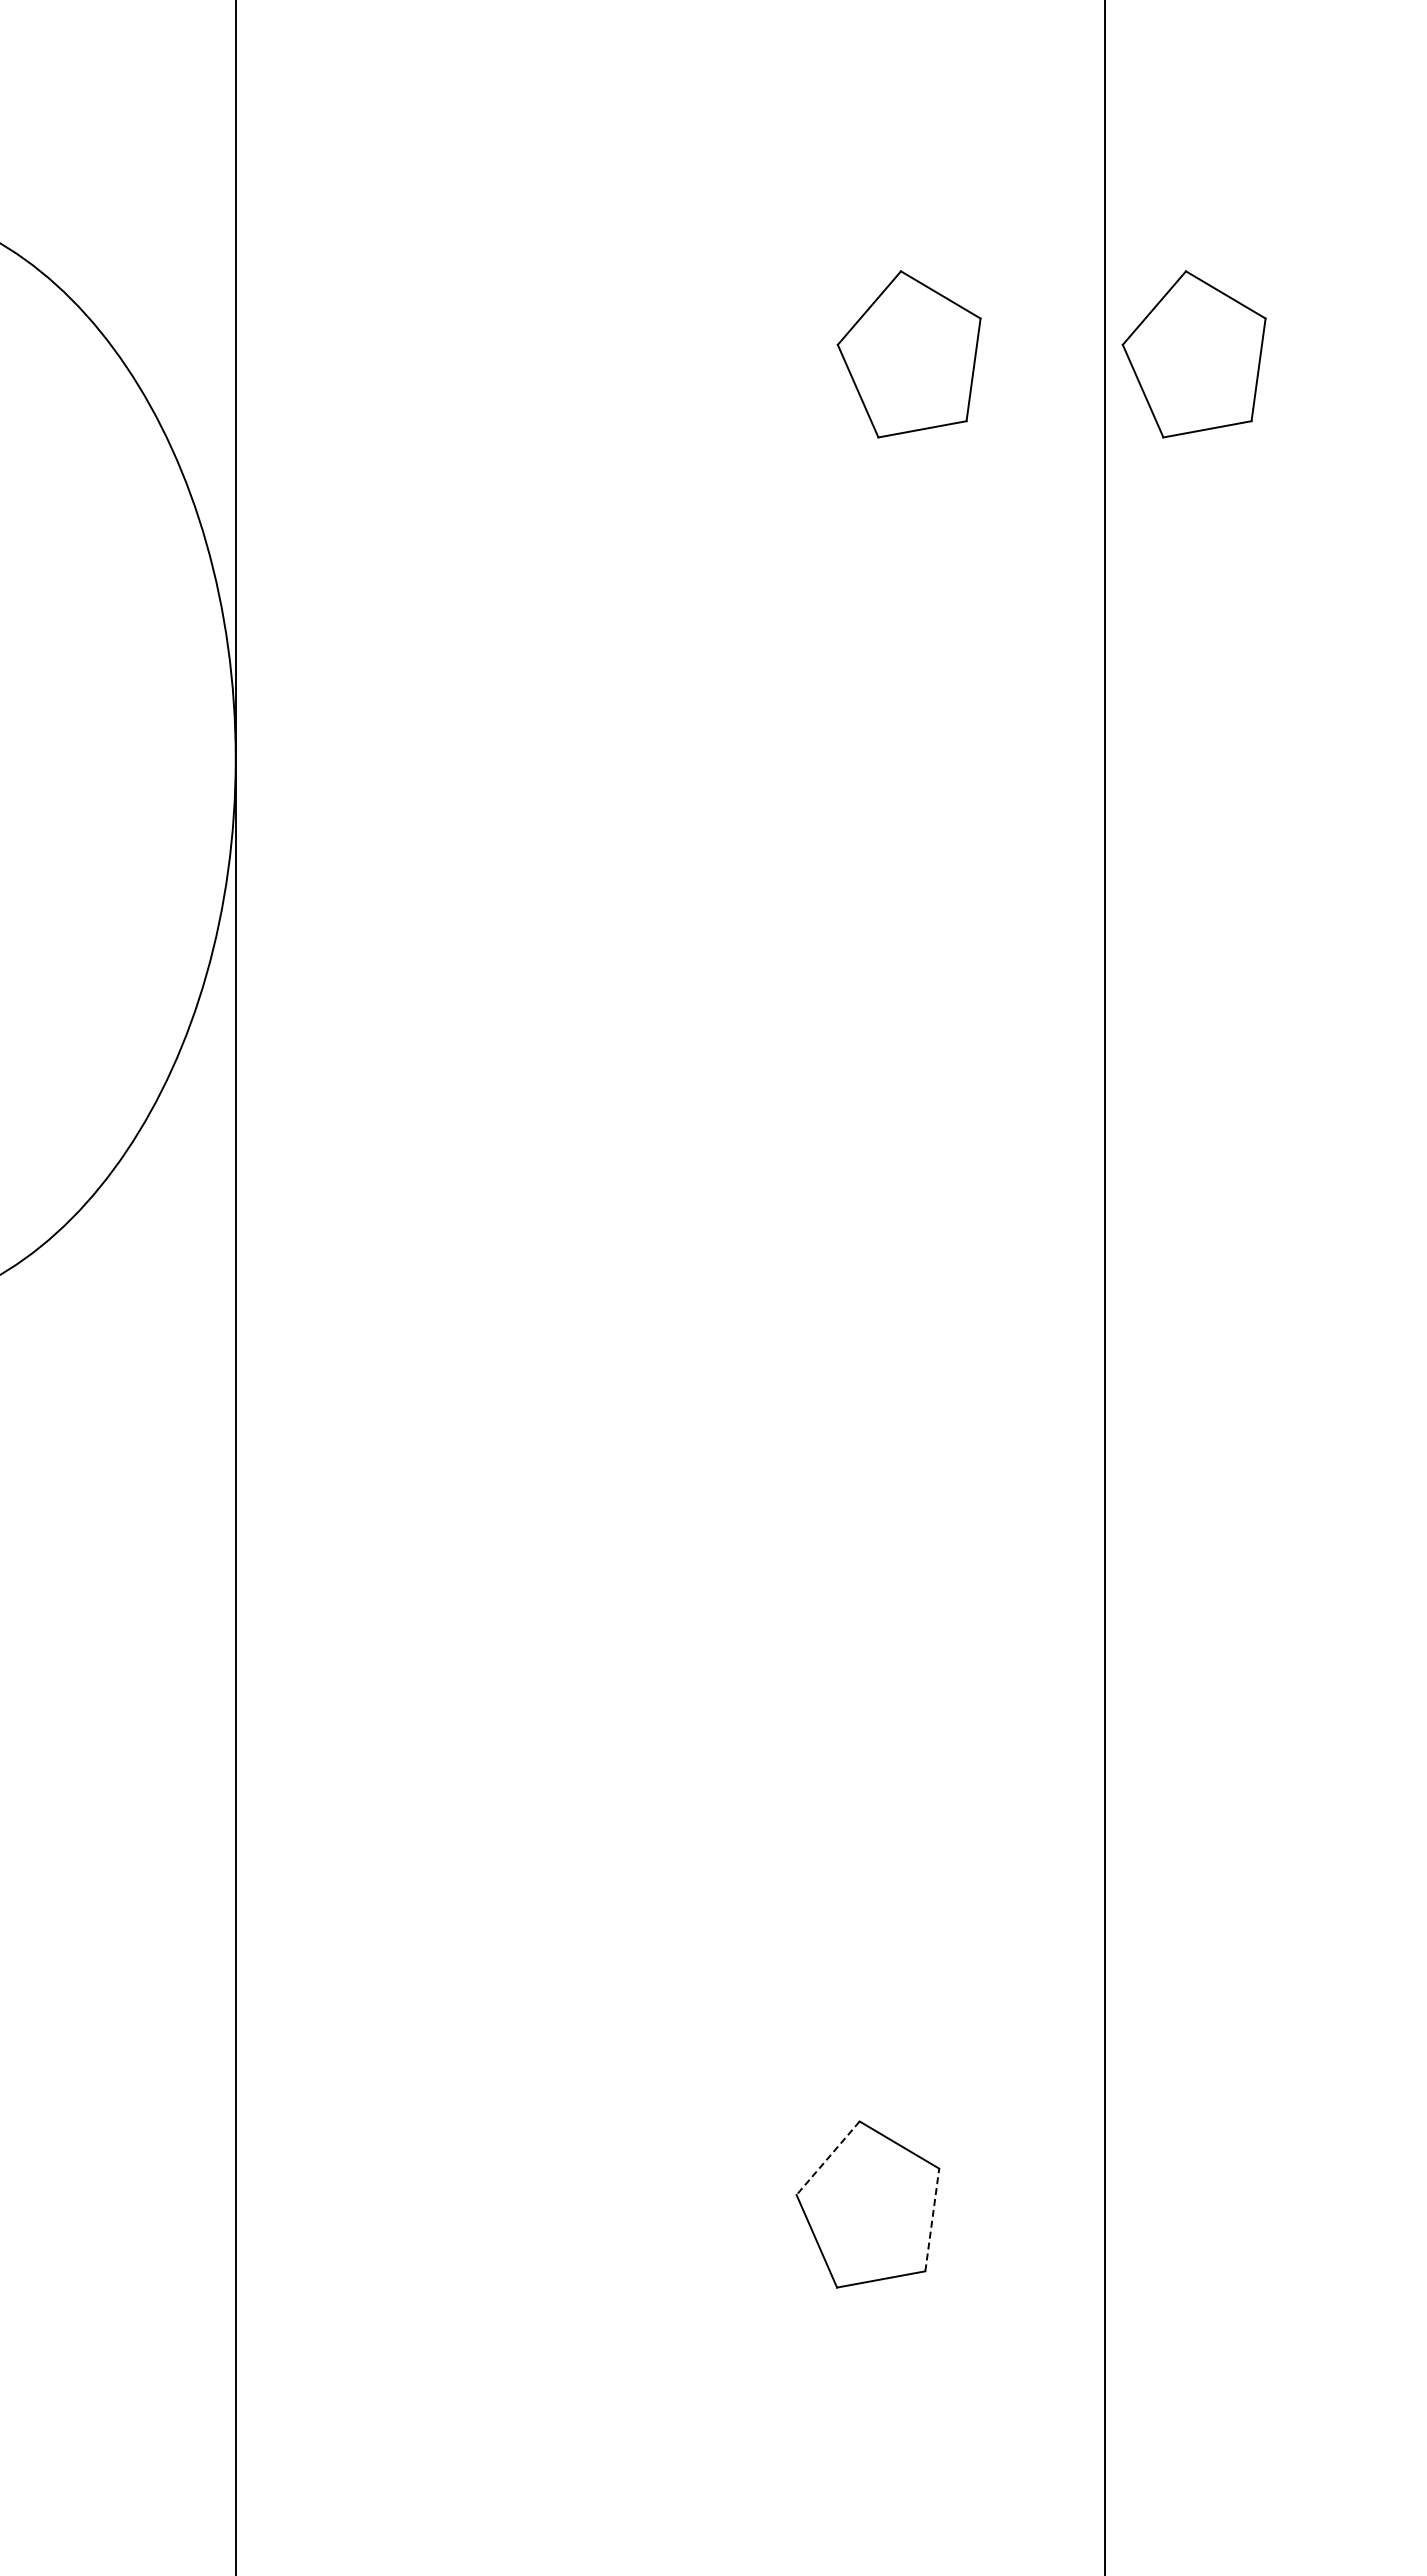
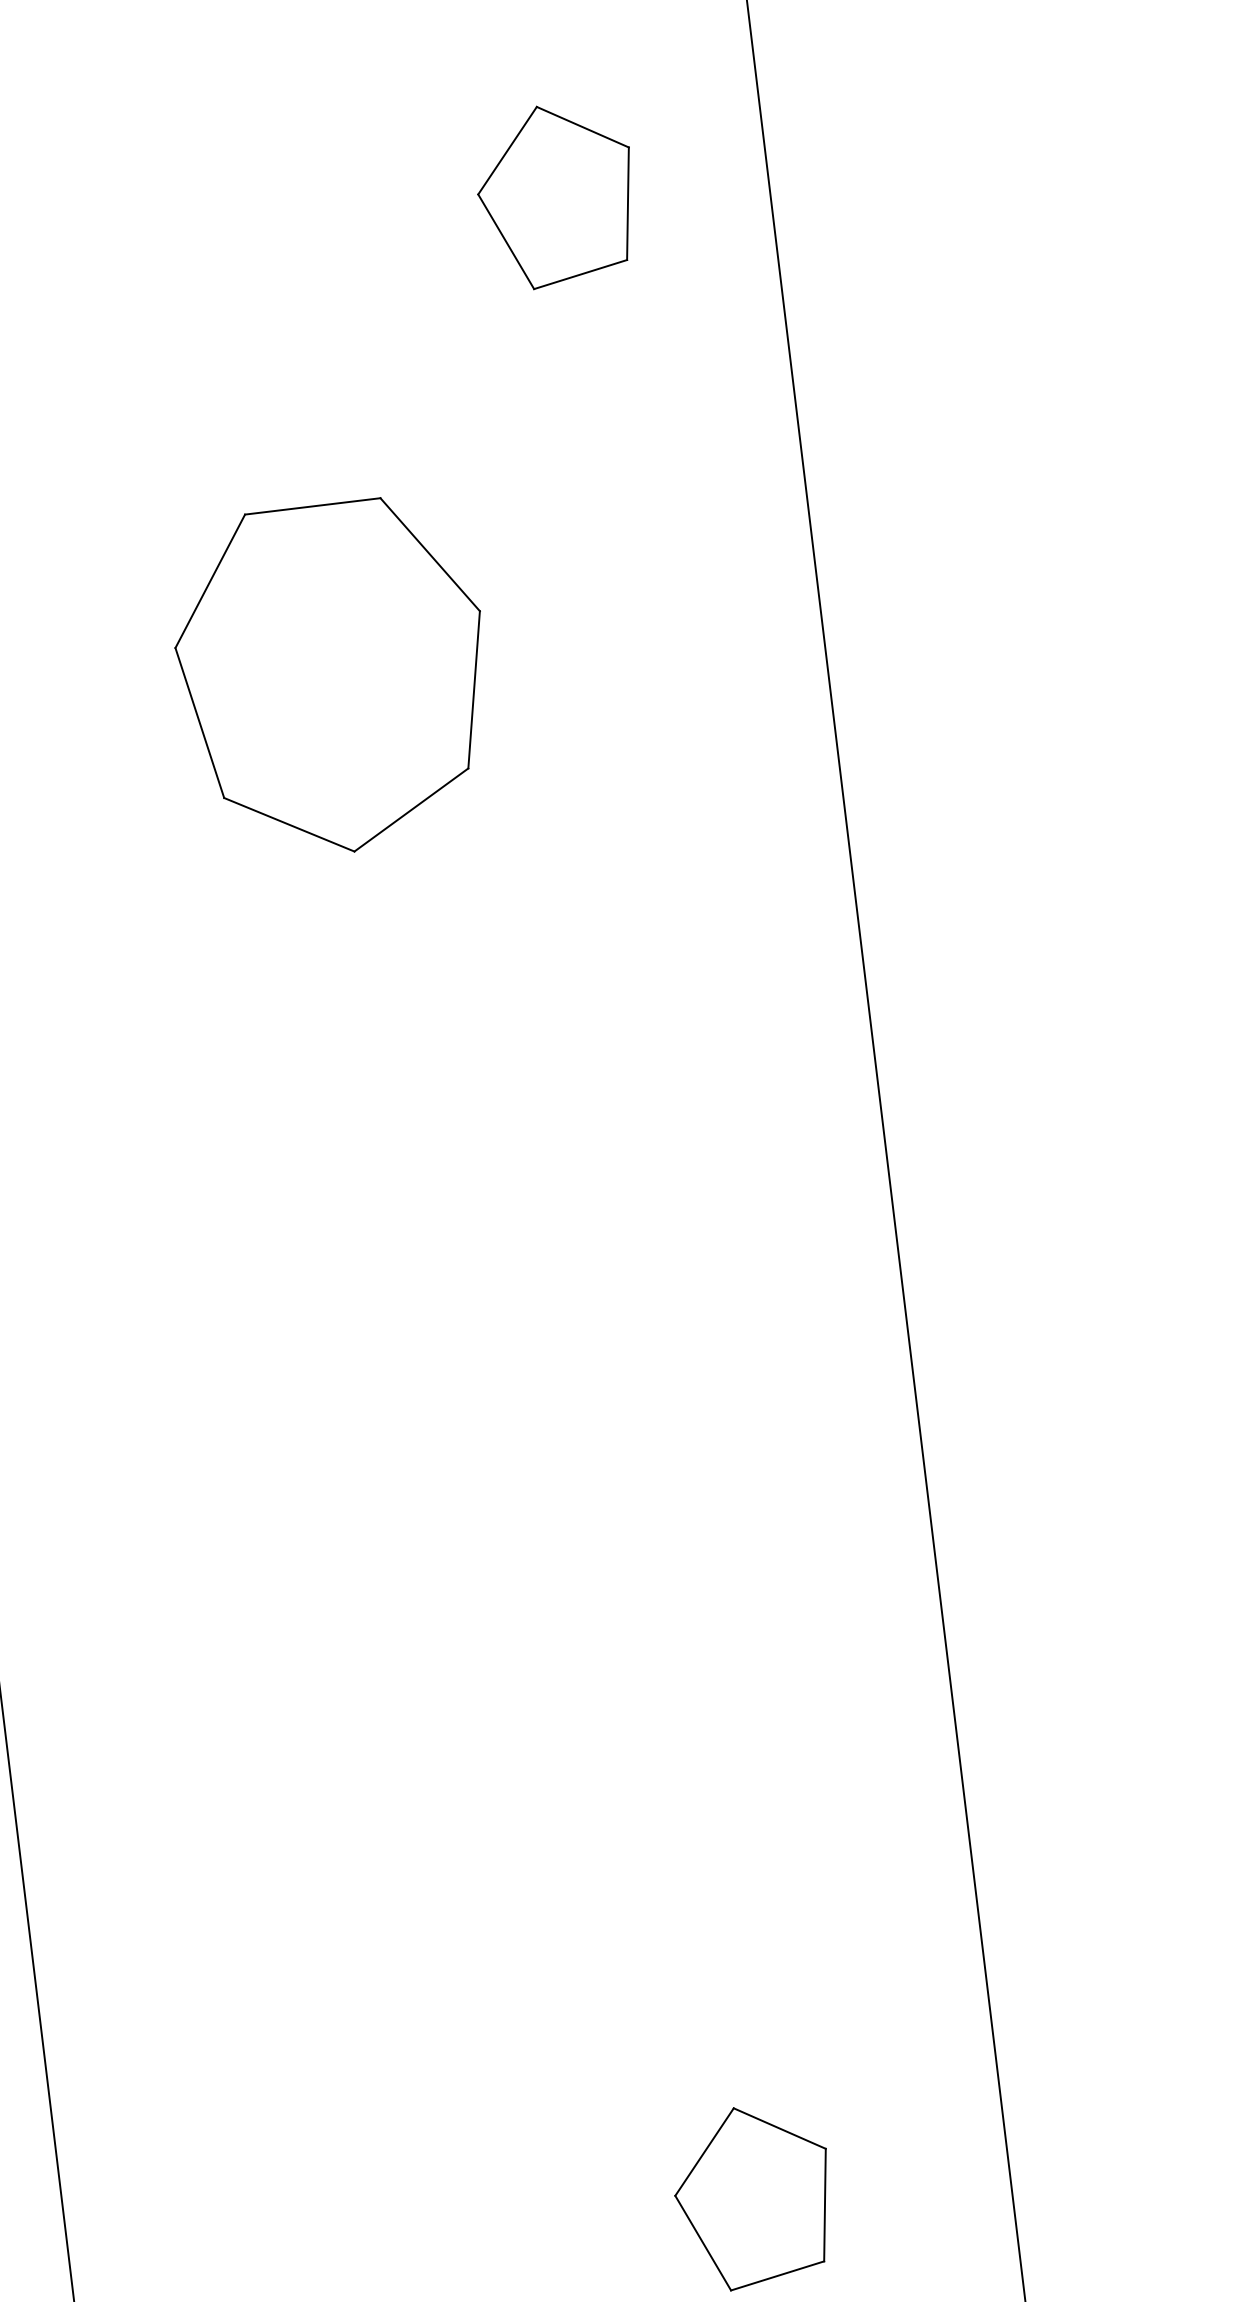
part: (1193, 354) -> (863, 158), removed
part: (652, 771) -> (334, 678), added
line: (827, 2158) -> (703, 2152), dashed -> solid
line: (932, 2219) -> (825, 2204), dashed -> solid

